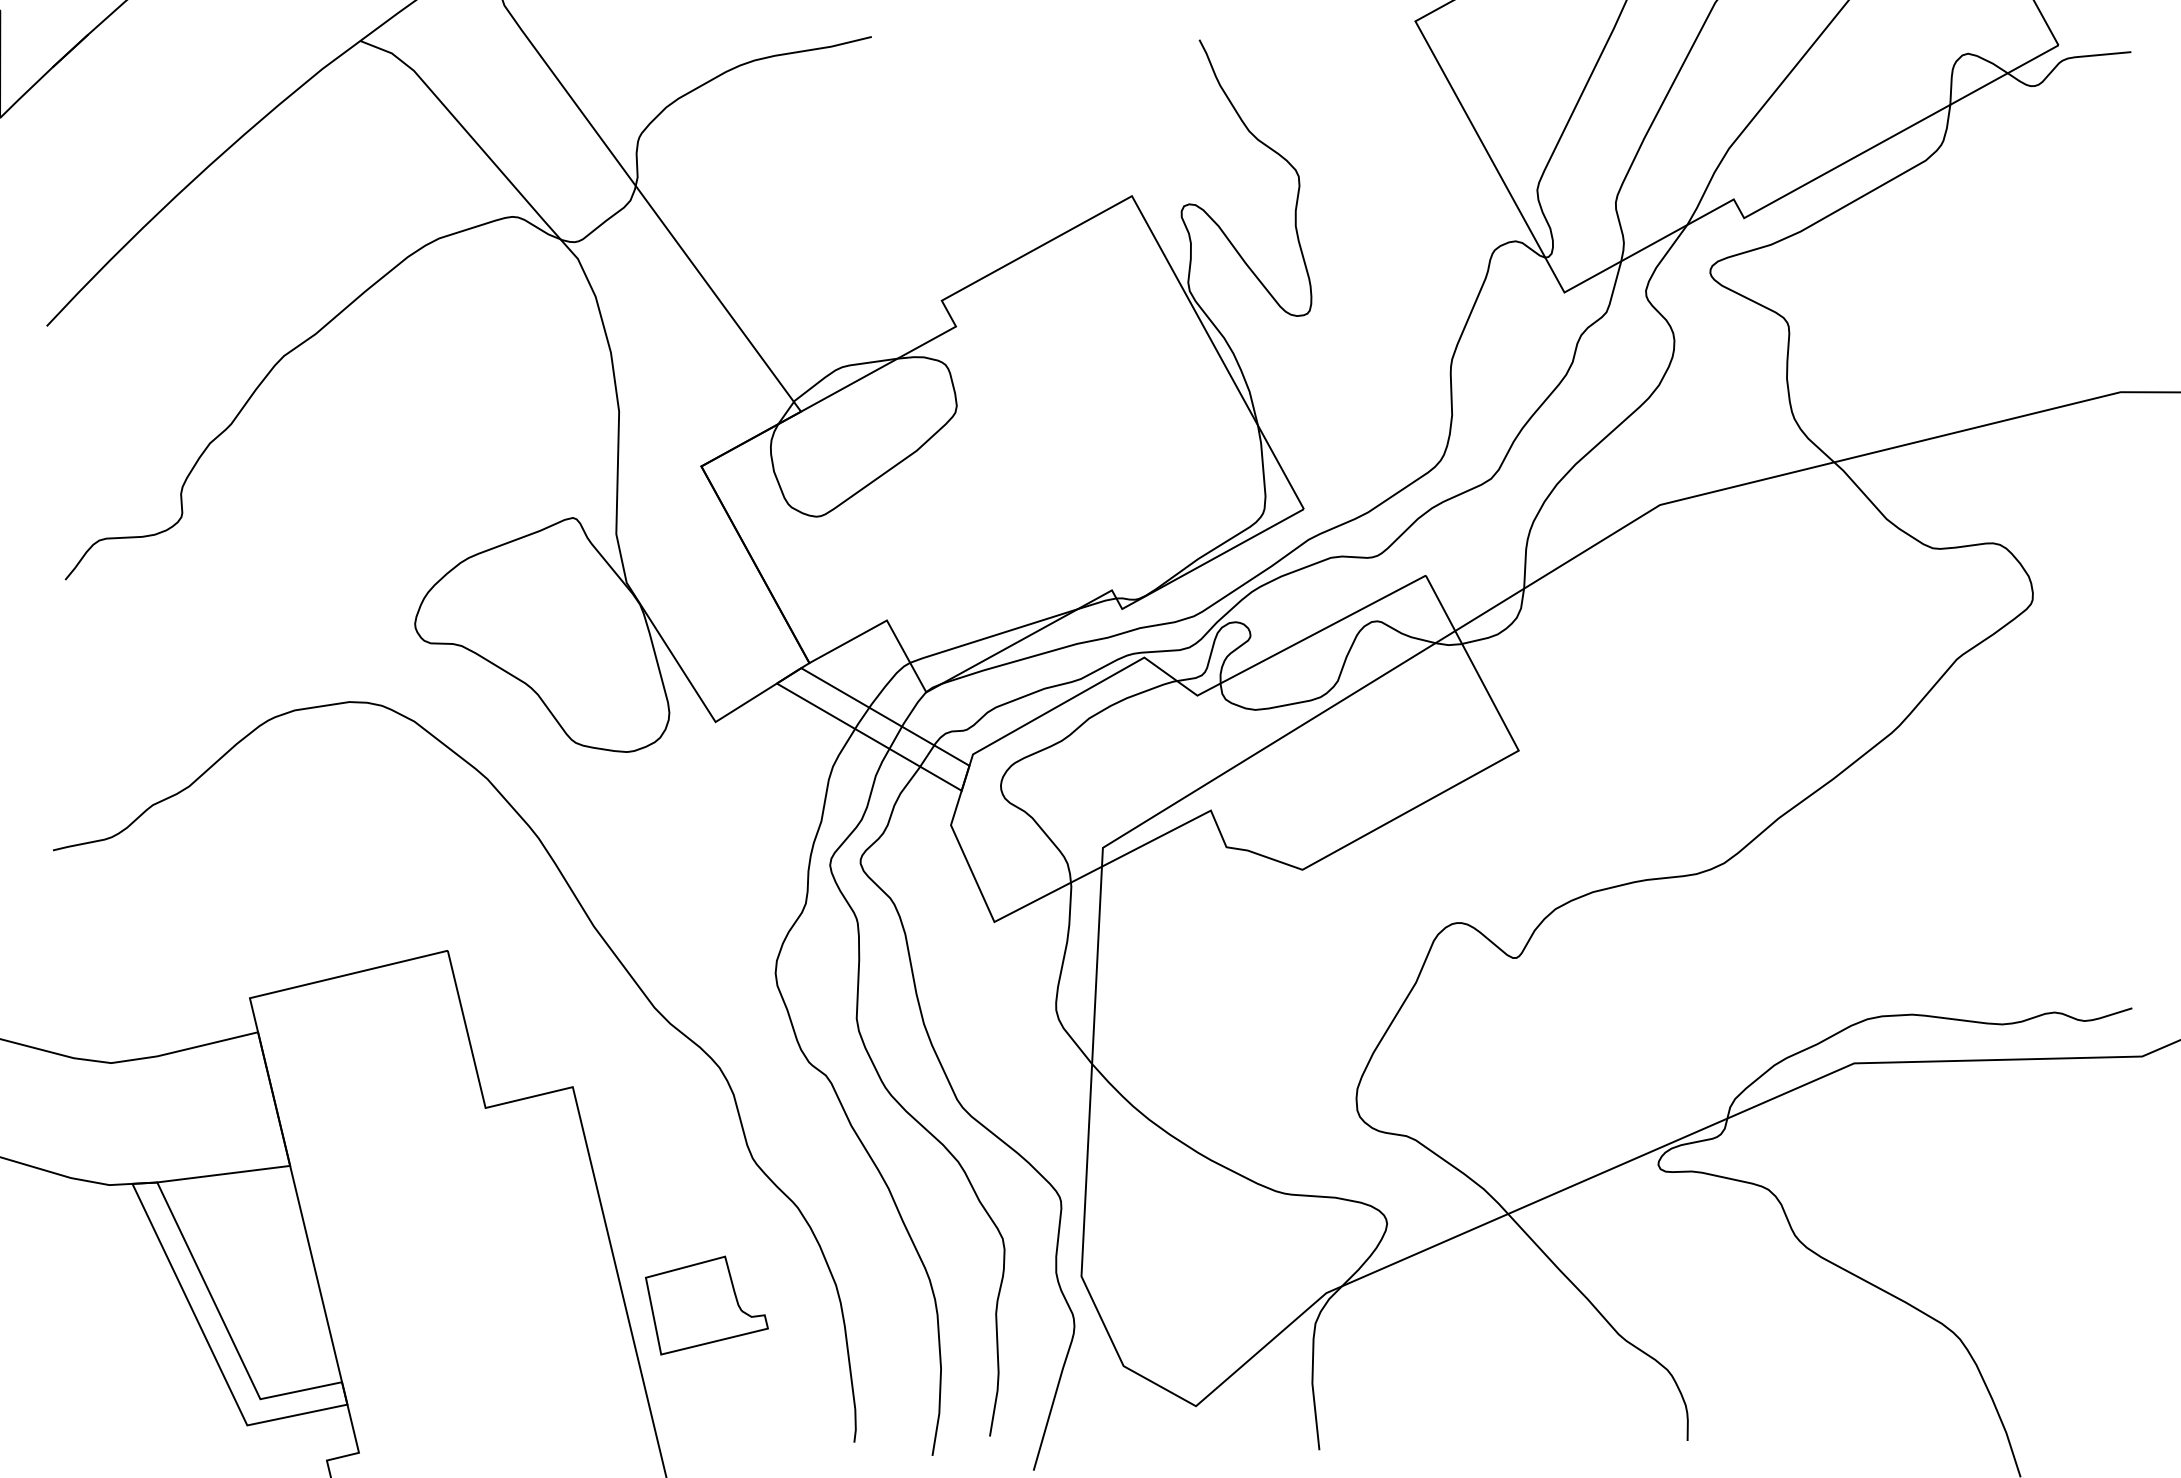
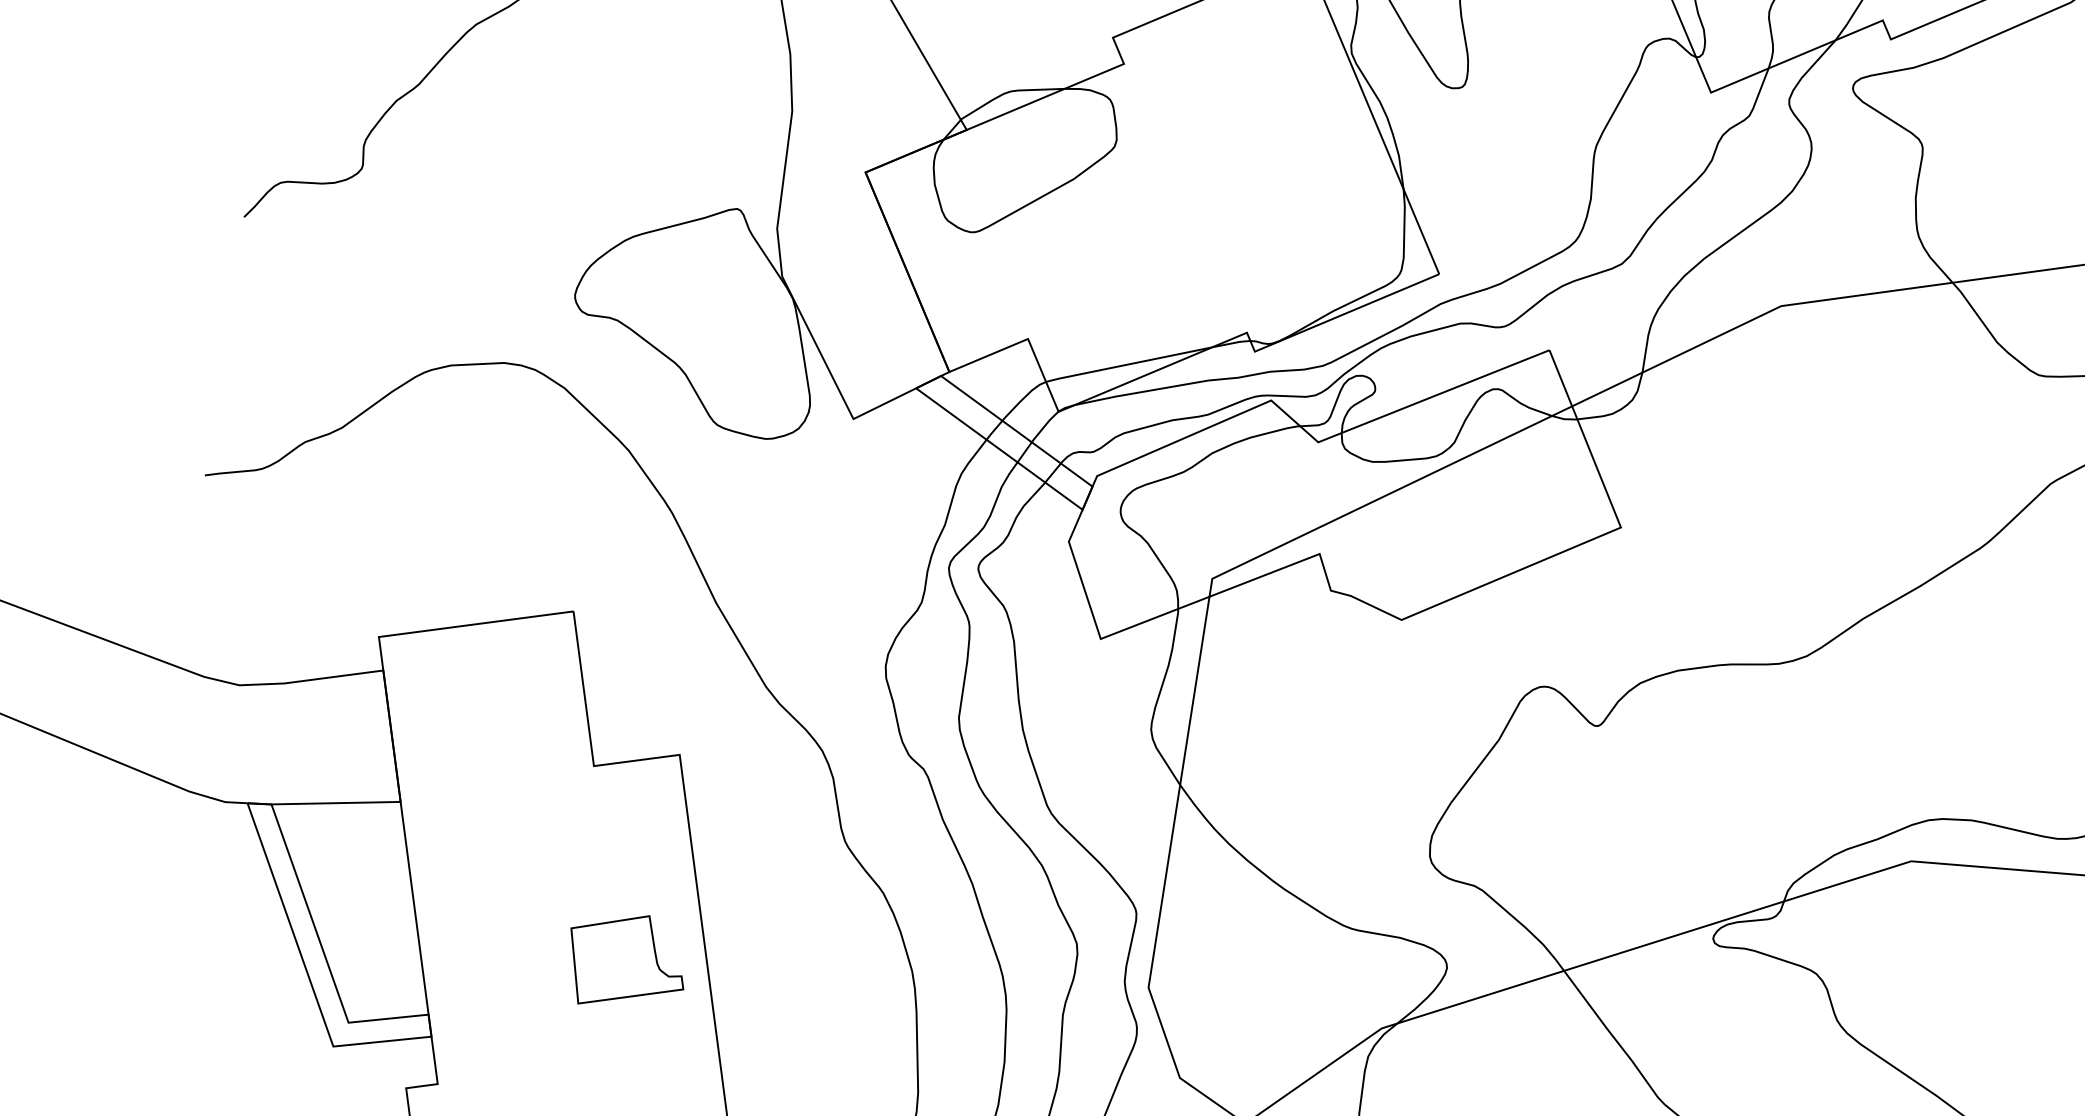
part: (706, 1305) -> (626, 961), moved

